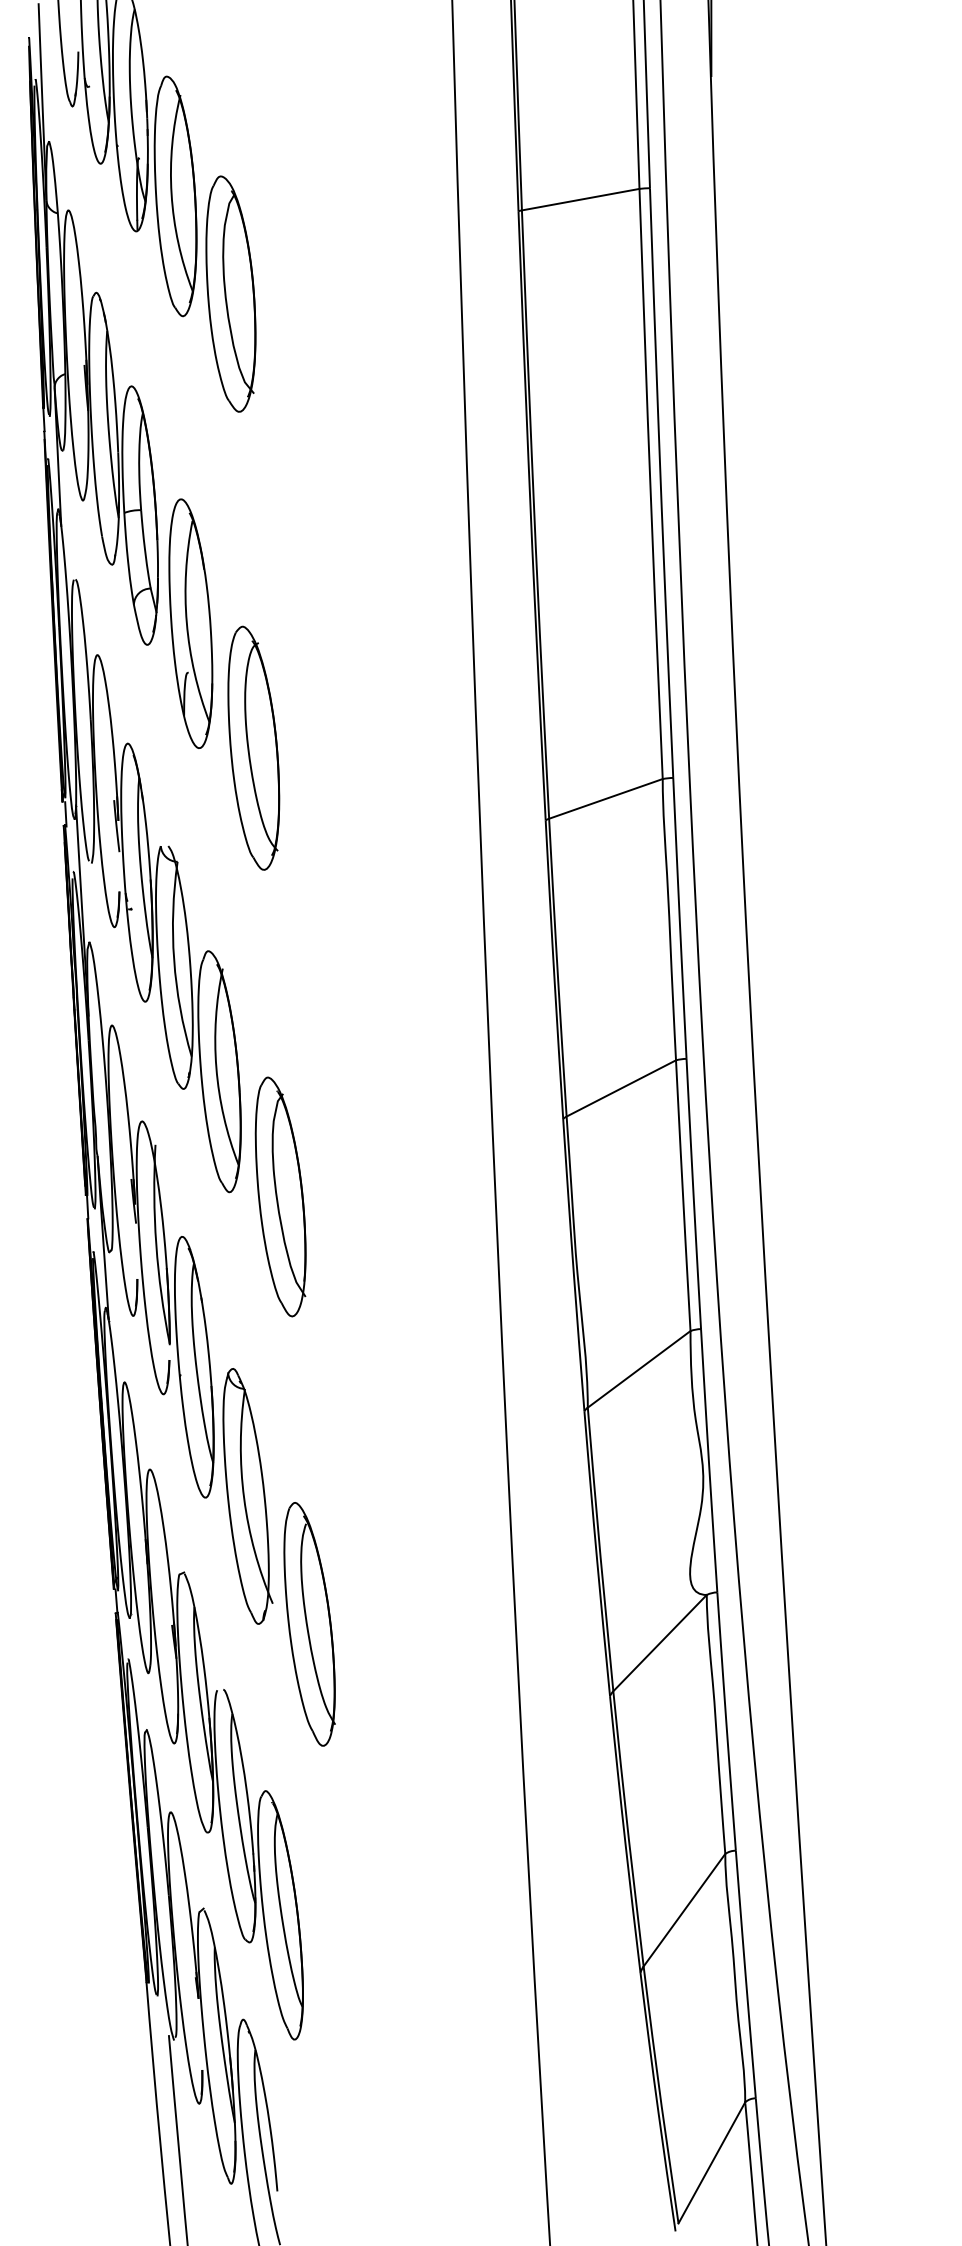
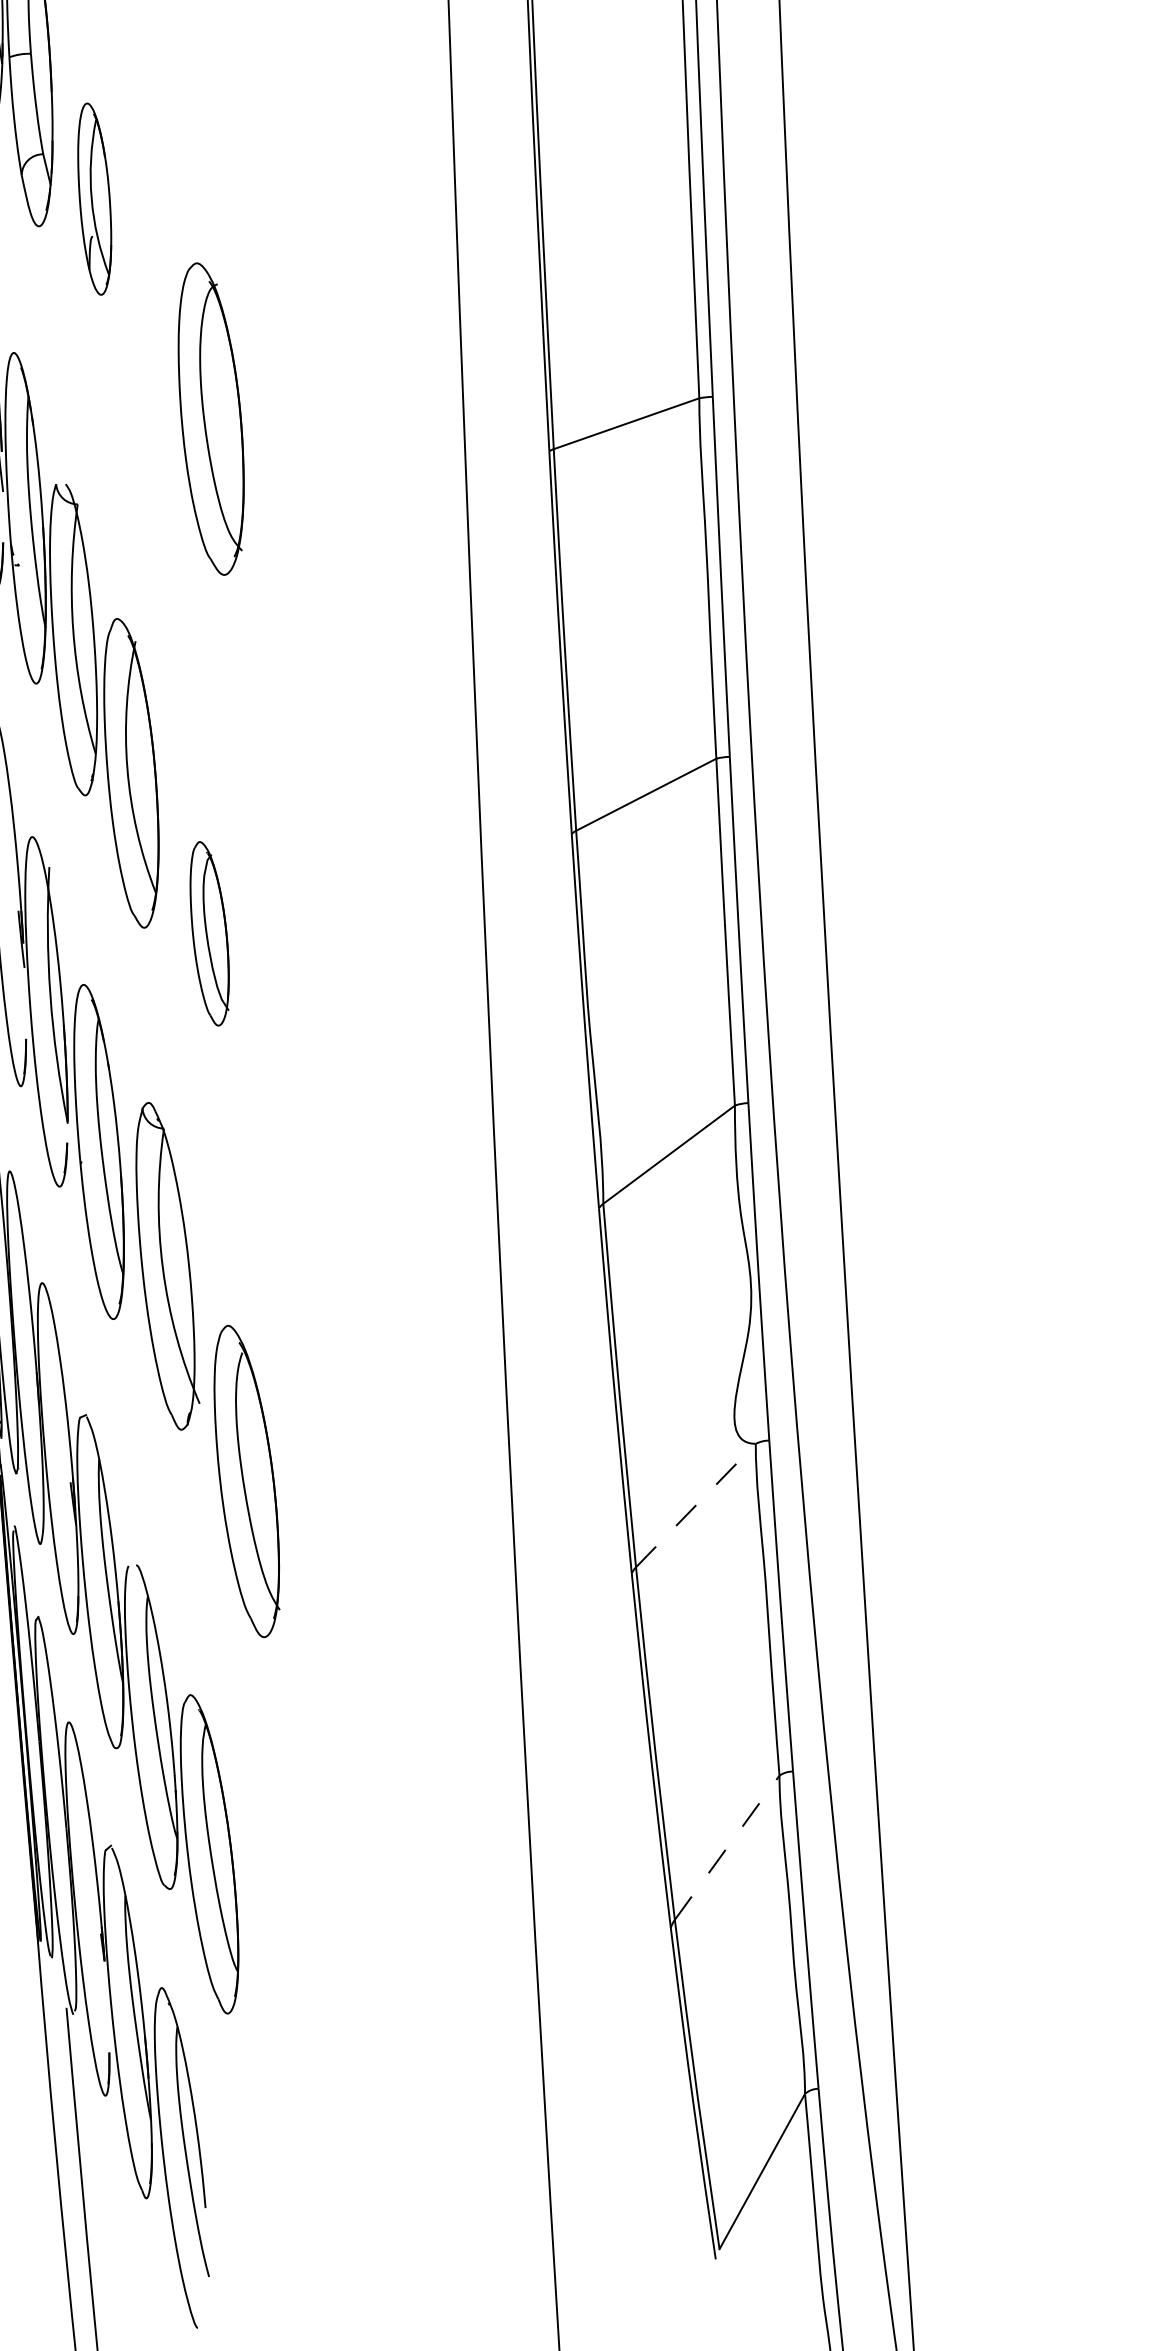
part: (190, 623) -> (94, 198), size x0.6
part: (253, 747) -> (210, 418), moved
part: (280, 1196) -> (209, 933), size x0.6
part: (247, 1496) -> (167, 1266), moved
line: (660, 1642) -> (696, 1504), solid -> dashed
line: (684, 1910) -> (727, 1848), solid -> dashed

